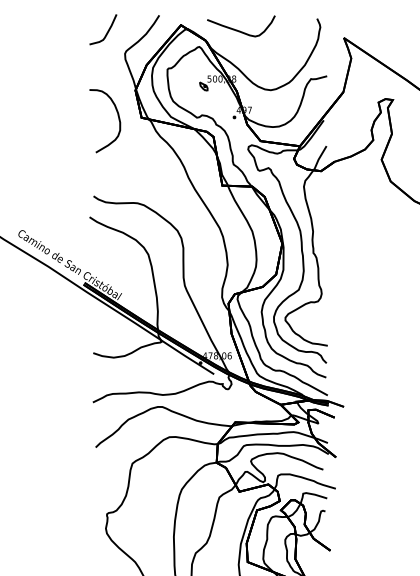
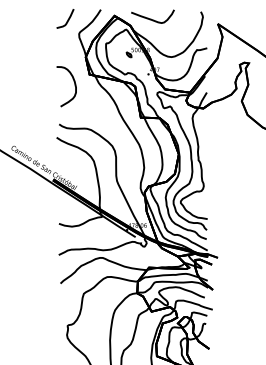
curve: (117, 120) -> (74, 86), moved

